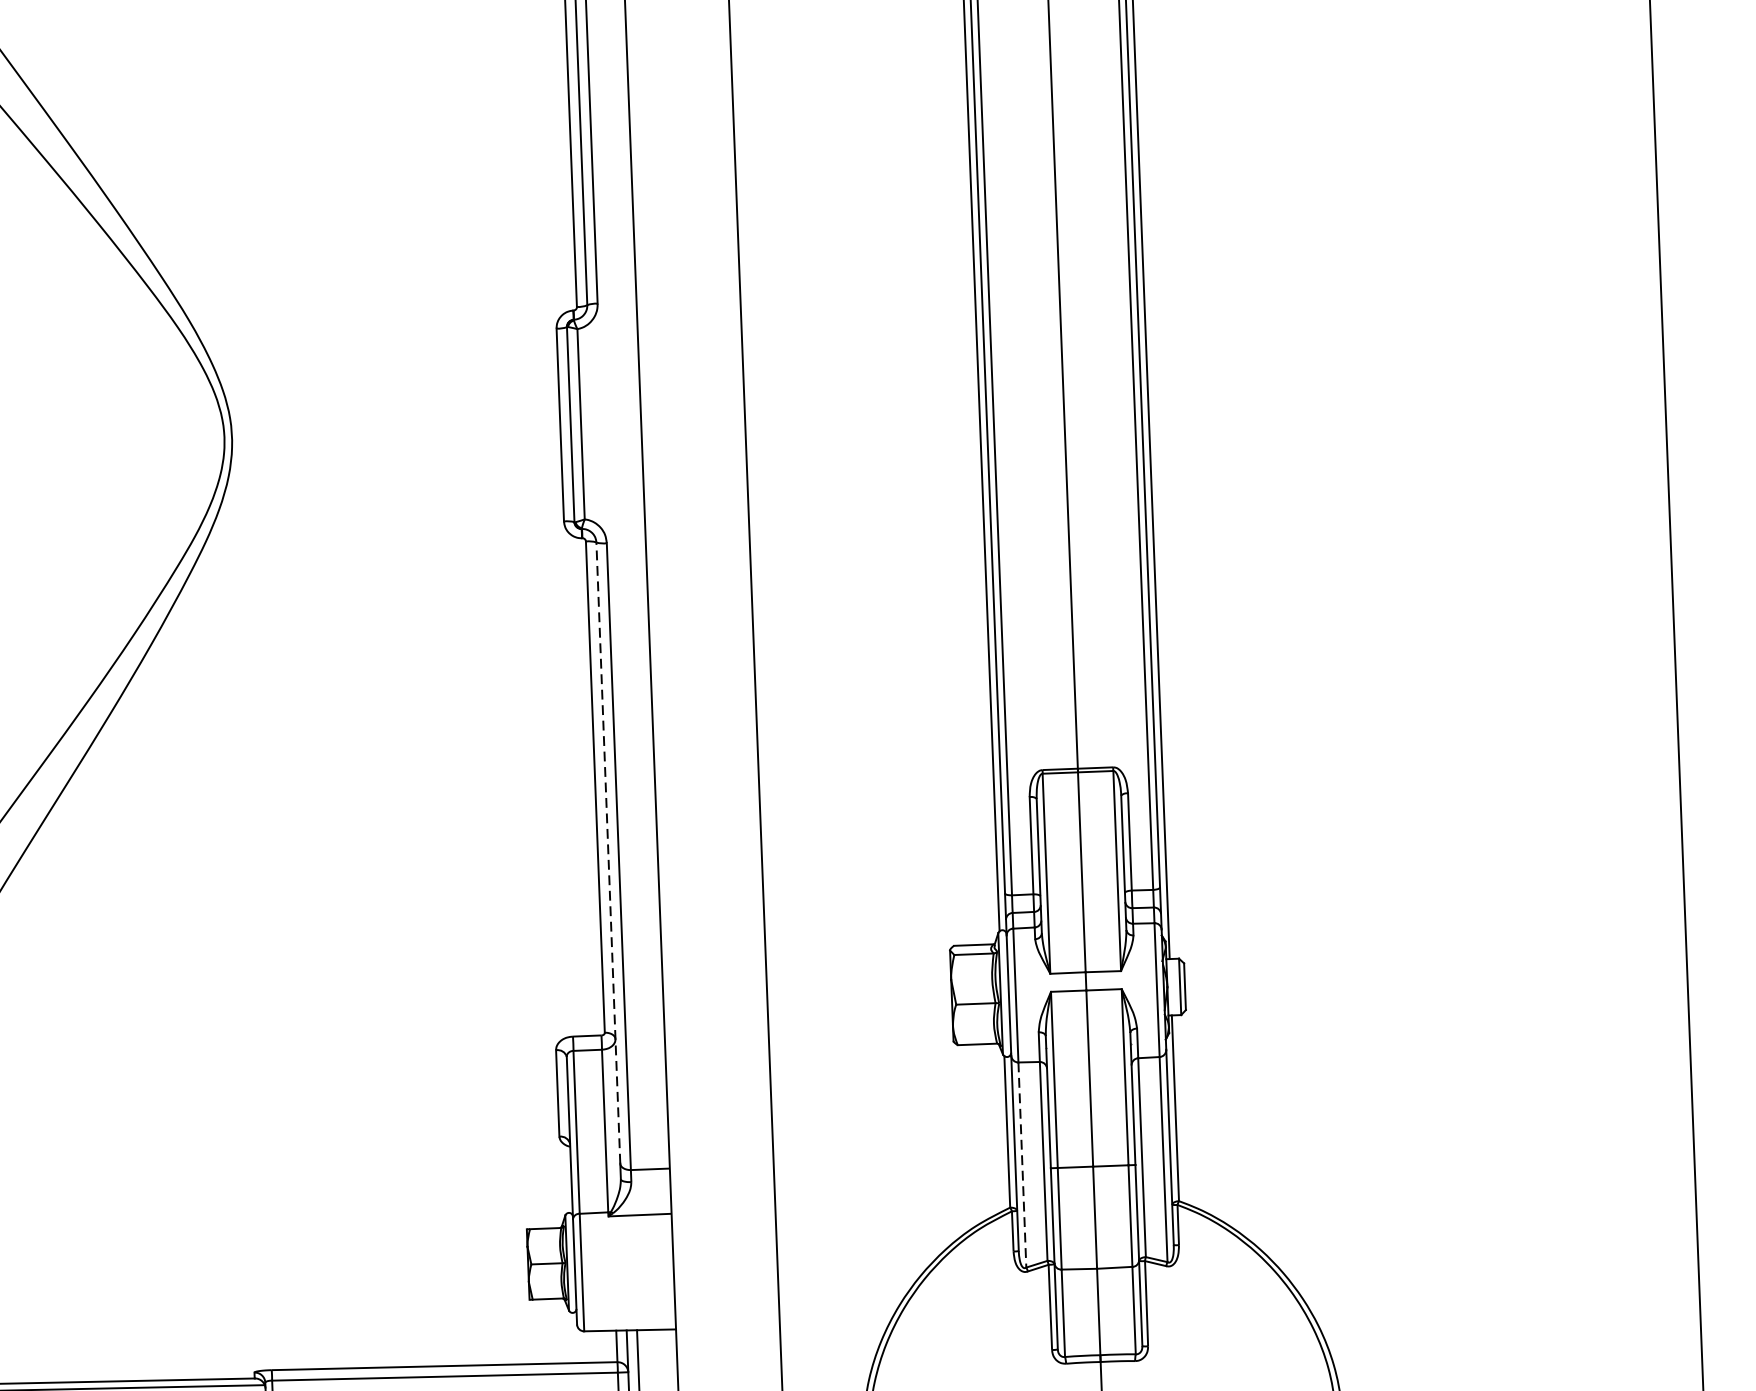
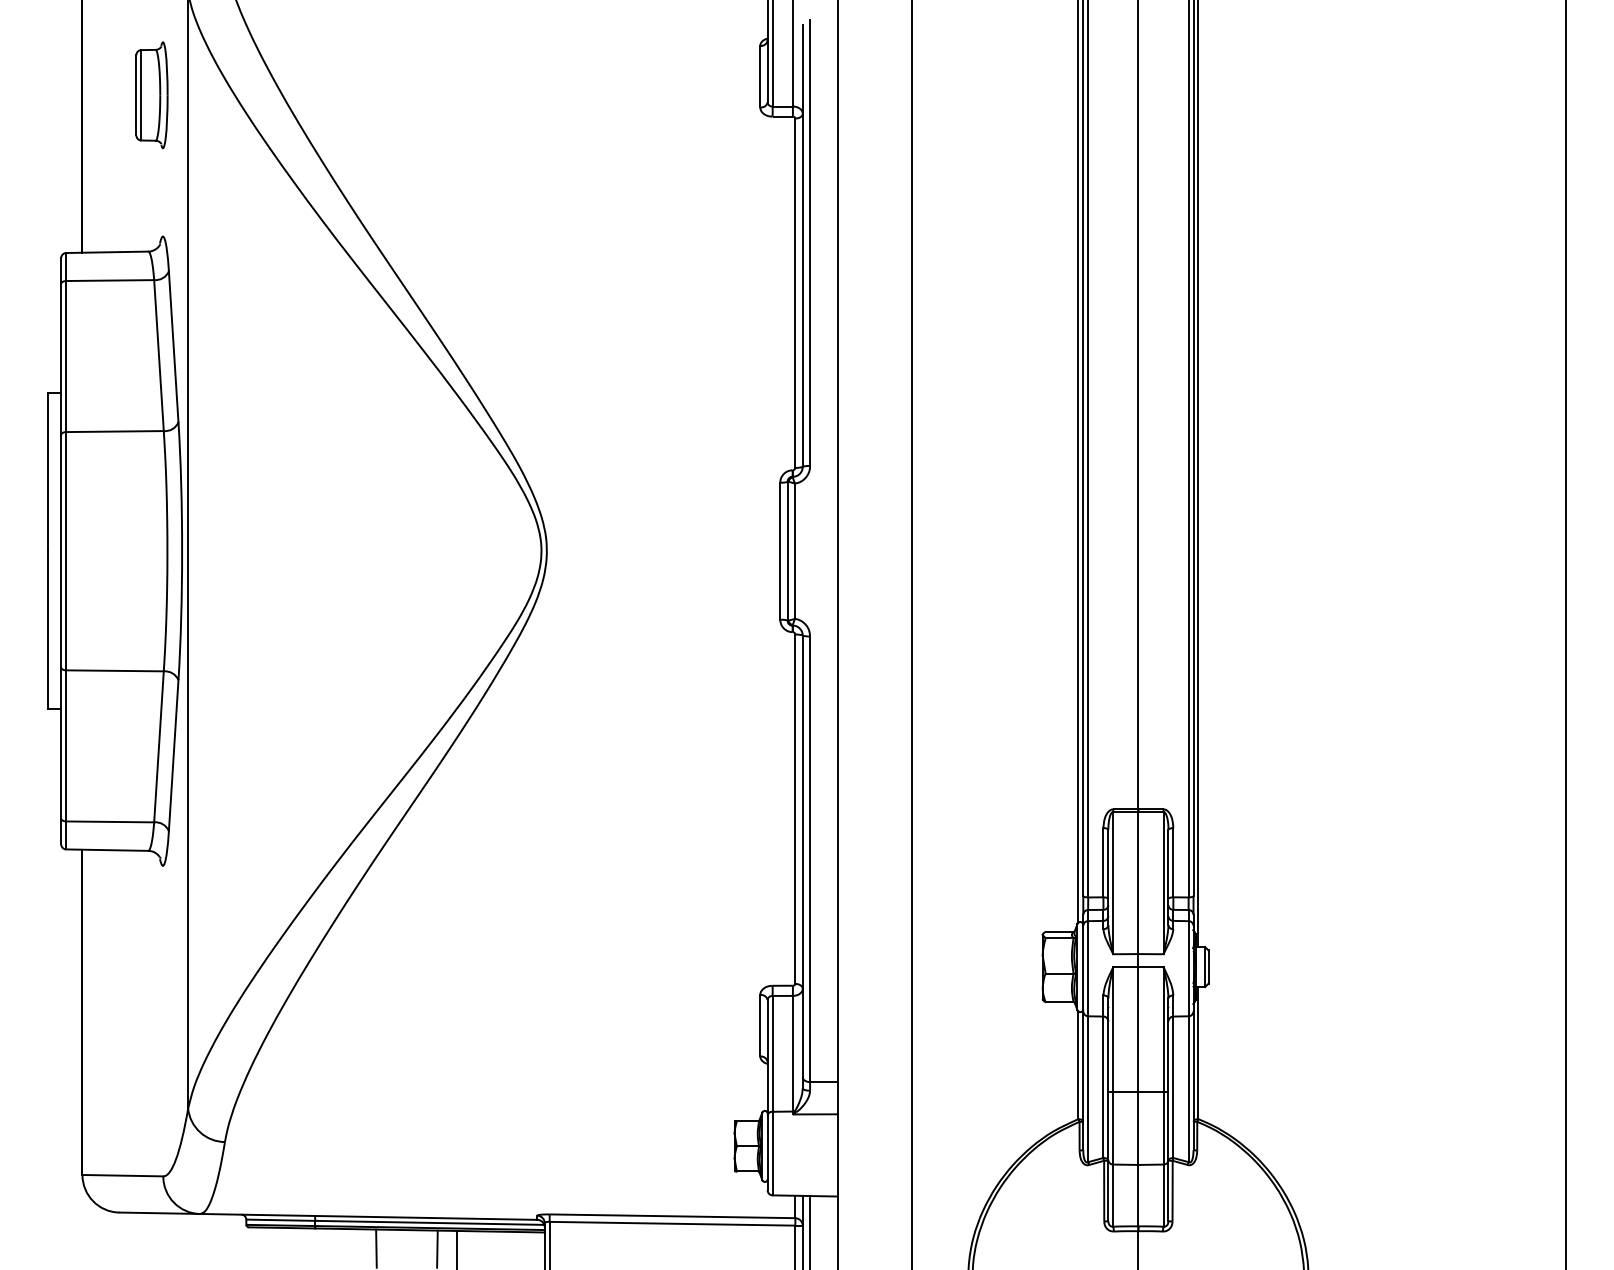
line: (608, 853) -> (802, 856), dashed -> solid
line: (1022, 1165) -> (1088, 1089), dashed -> solid

